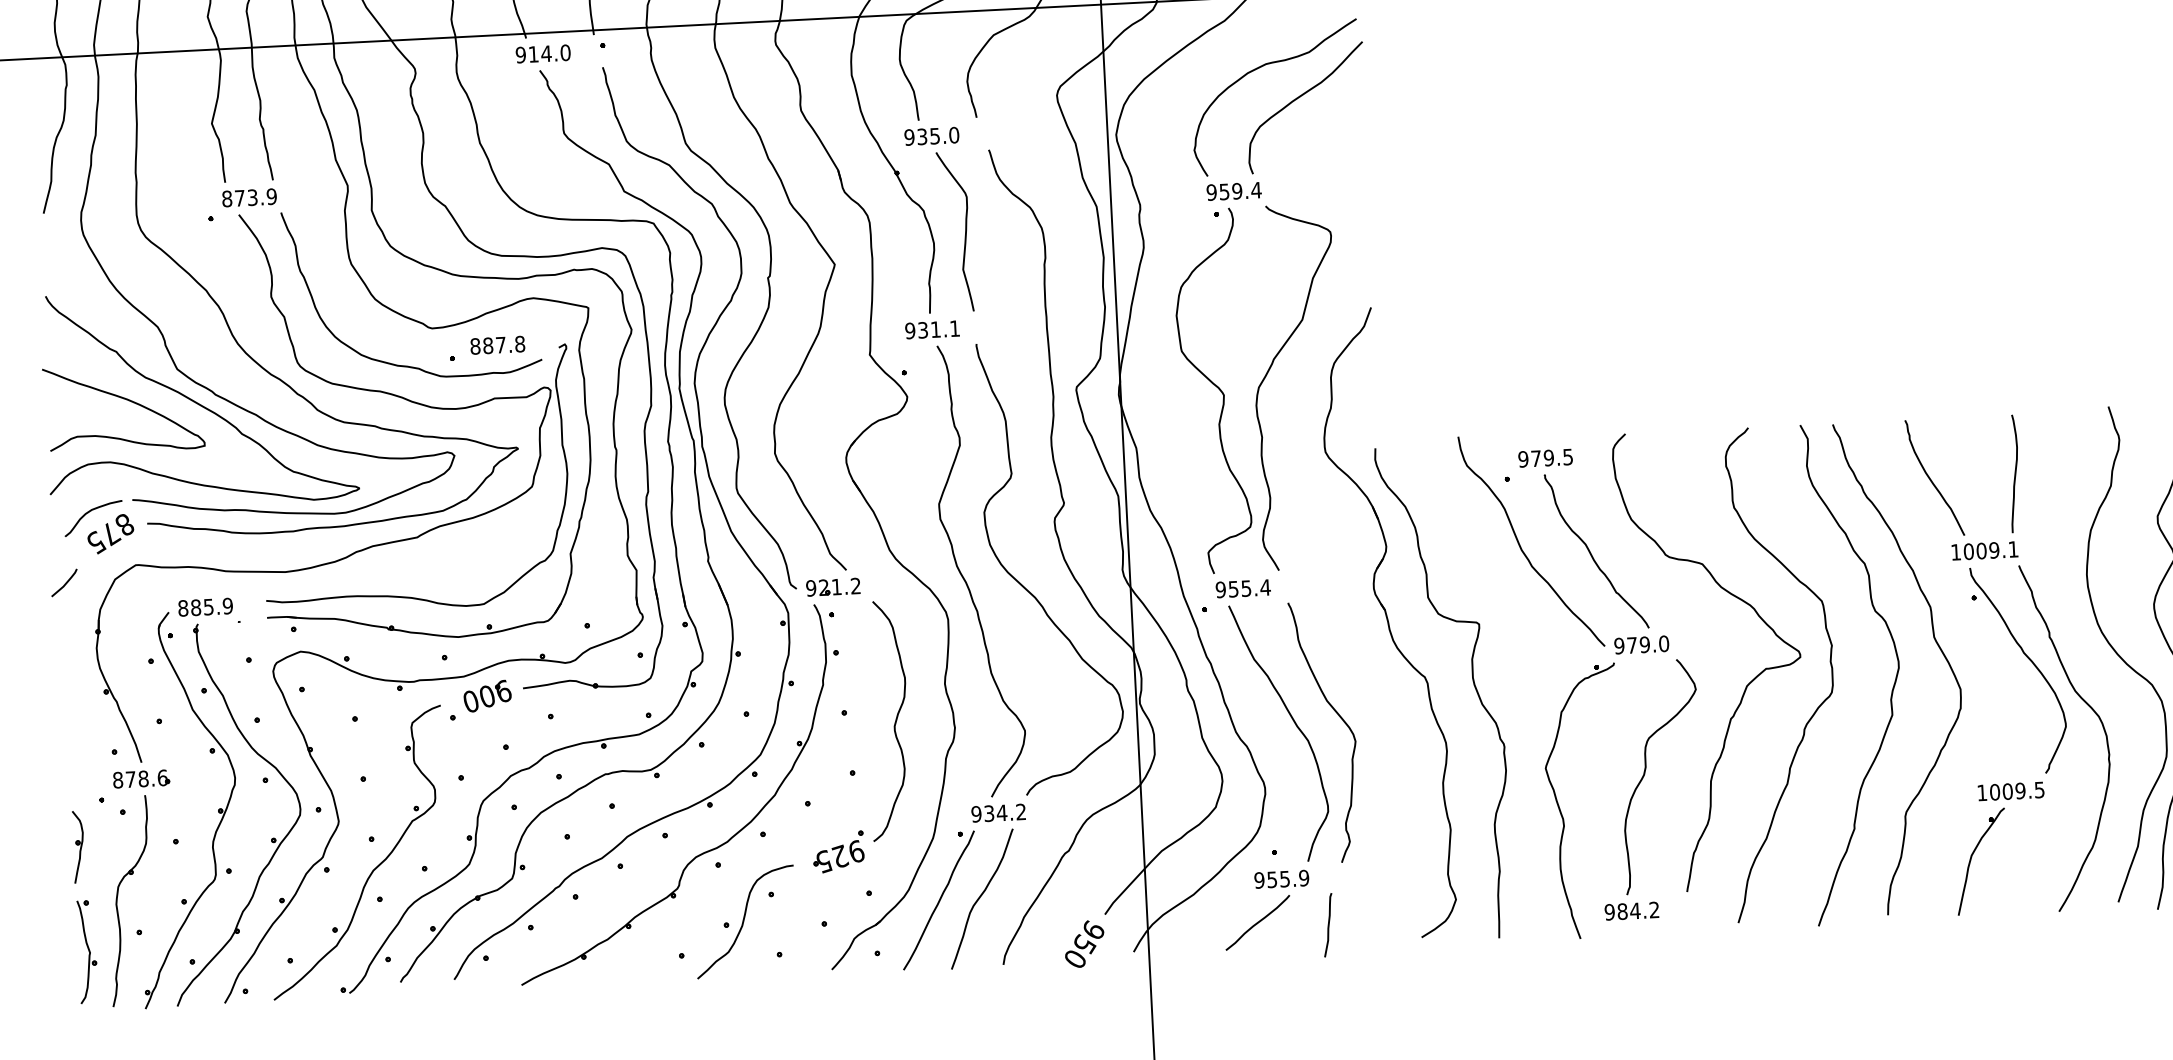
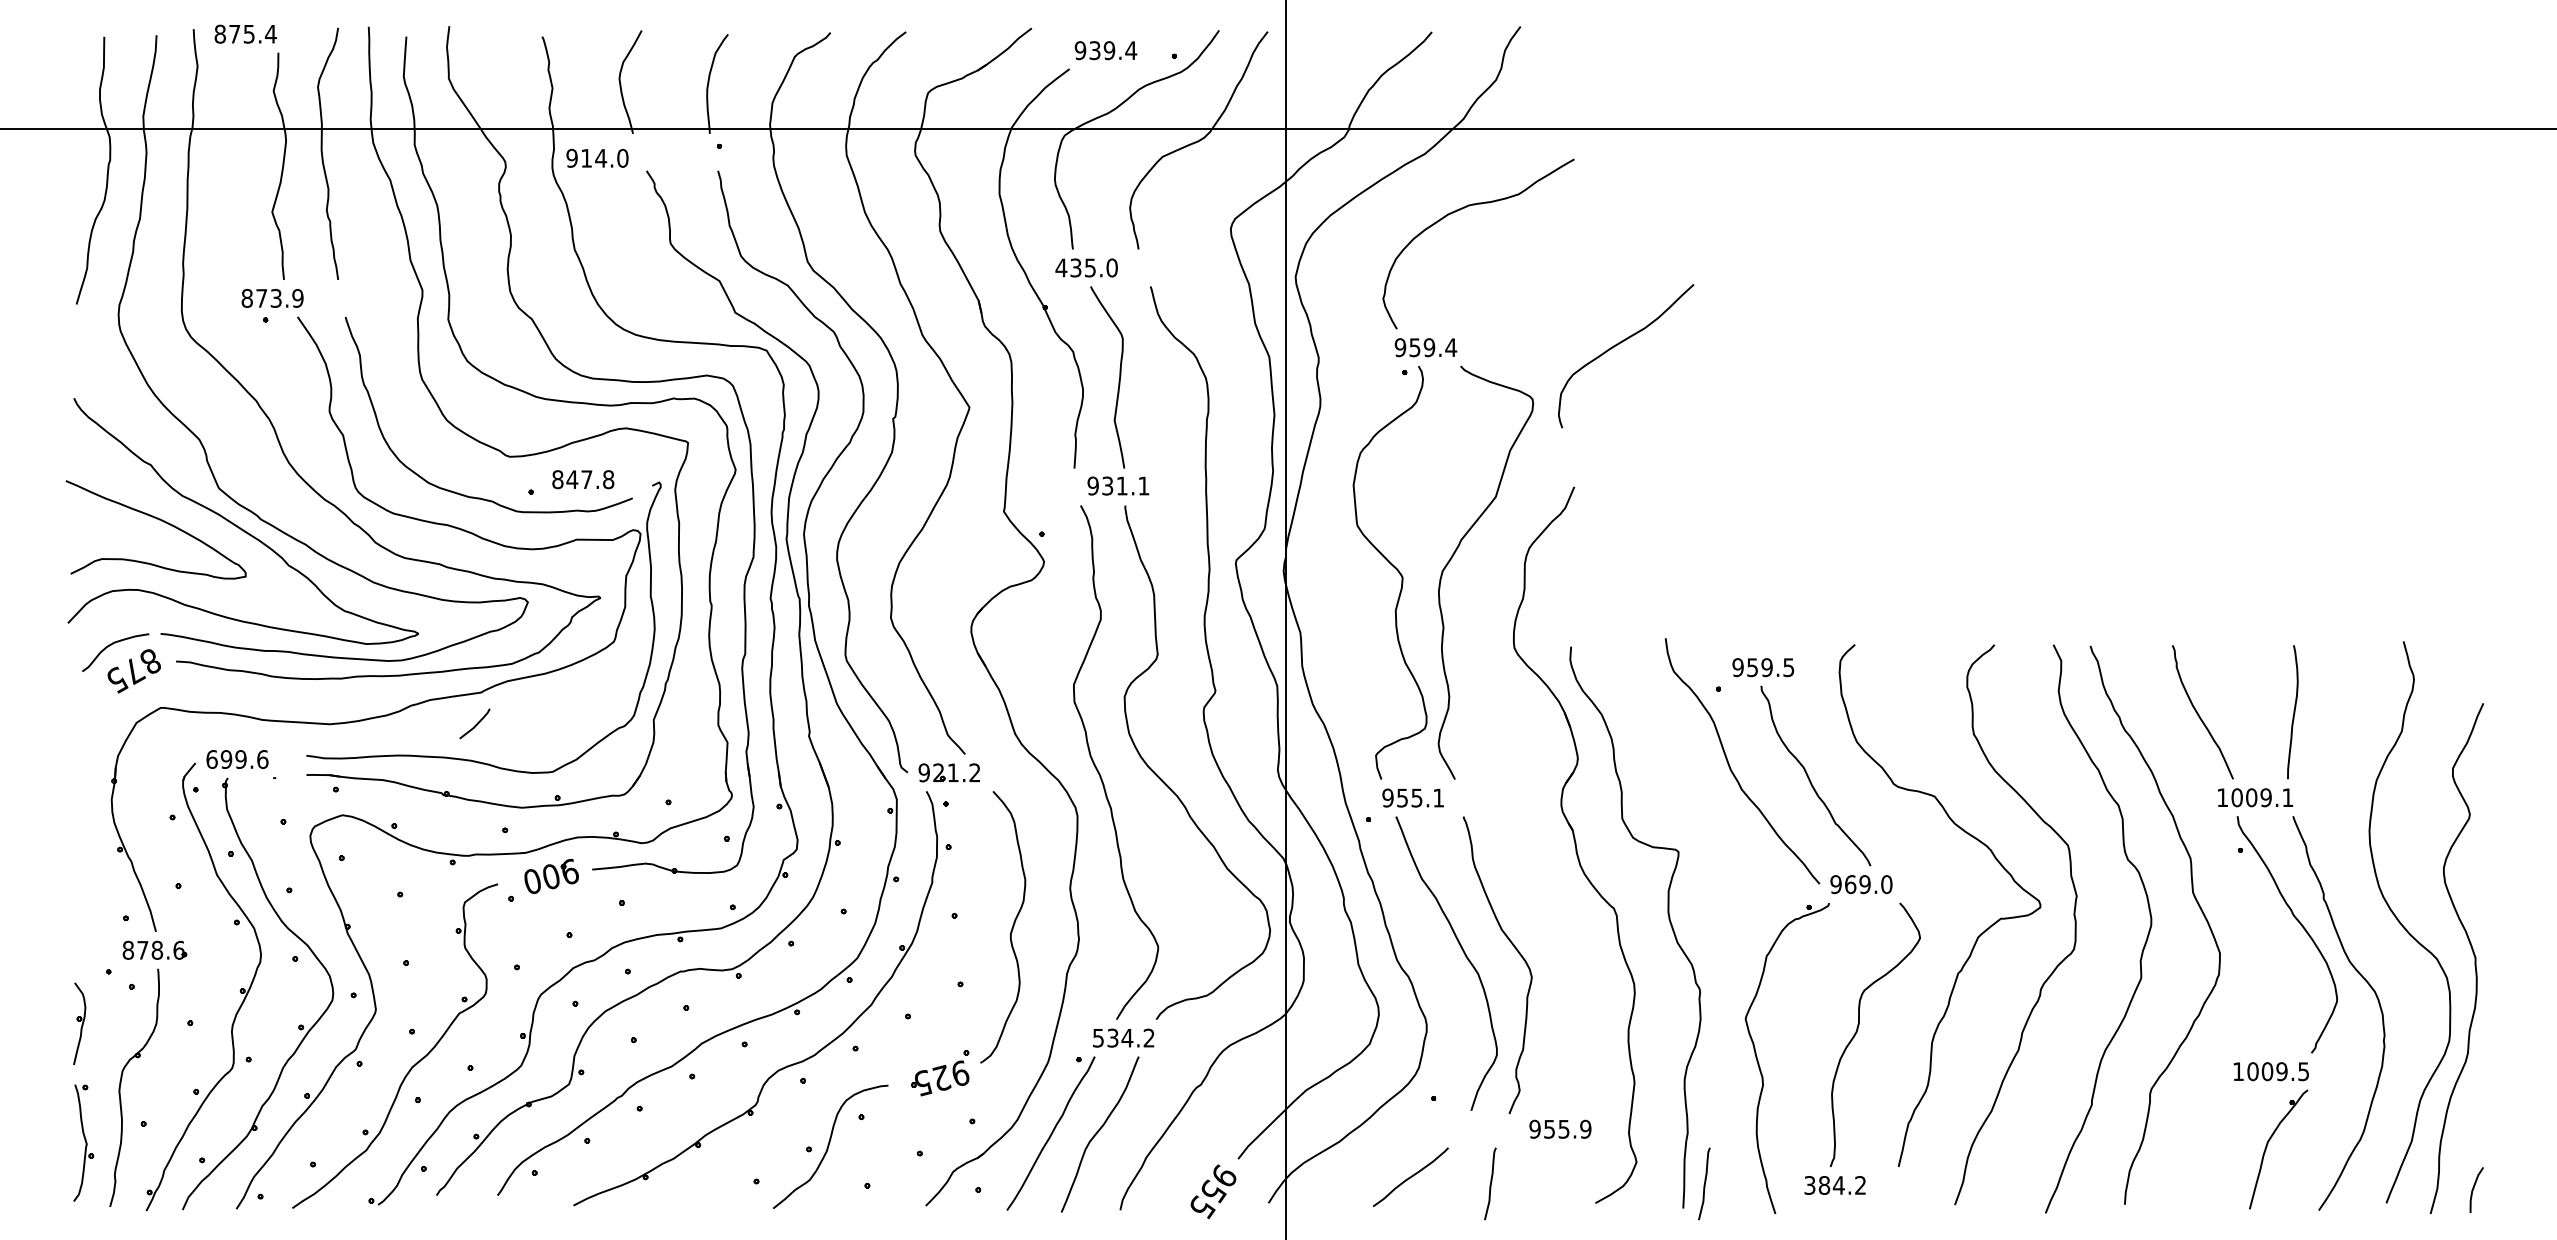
text: (543, 53) -> (597, 157), moved
curve: (1299, 97) -> (1619, 344), moved
text: (909, 137) -> (1061, 267), 935.0 -> 435.0
text: (249, 197) -> (272, 298), moved
text: (932, 329) -> (1118, 485), moved
text: (488, 345) -> (572, 479), 887.8 -> 847.8
text: (1536, 458) -> (1752, 667), 979.5 -> 959.5
line: (64, 583) -> (475, 724), moved
text: (1265, 587) -> (1438, 797), 955.4 -> 955.1
text: (205, 607) -> (237, 759), 885.9 -> 699.6
text: (1632, 645) -> (1850, 884), 979.0 -> 969.0
text: (976, 813) -> (1098, 1037), 934.2 -> 534.2
part: (1972, 857) -> (2268, 1144), moved
text: (1281, 878) -> (1560, 1128), moved
text: (1609, 912) -> (1809, 1185), 984.2 -> 384.2
curve: (1516, 915) -> (1704, 1183), added
text: (1075, 958) -> (1202, 1207), 950 -> 955

